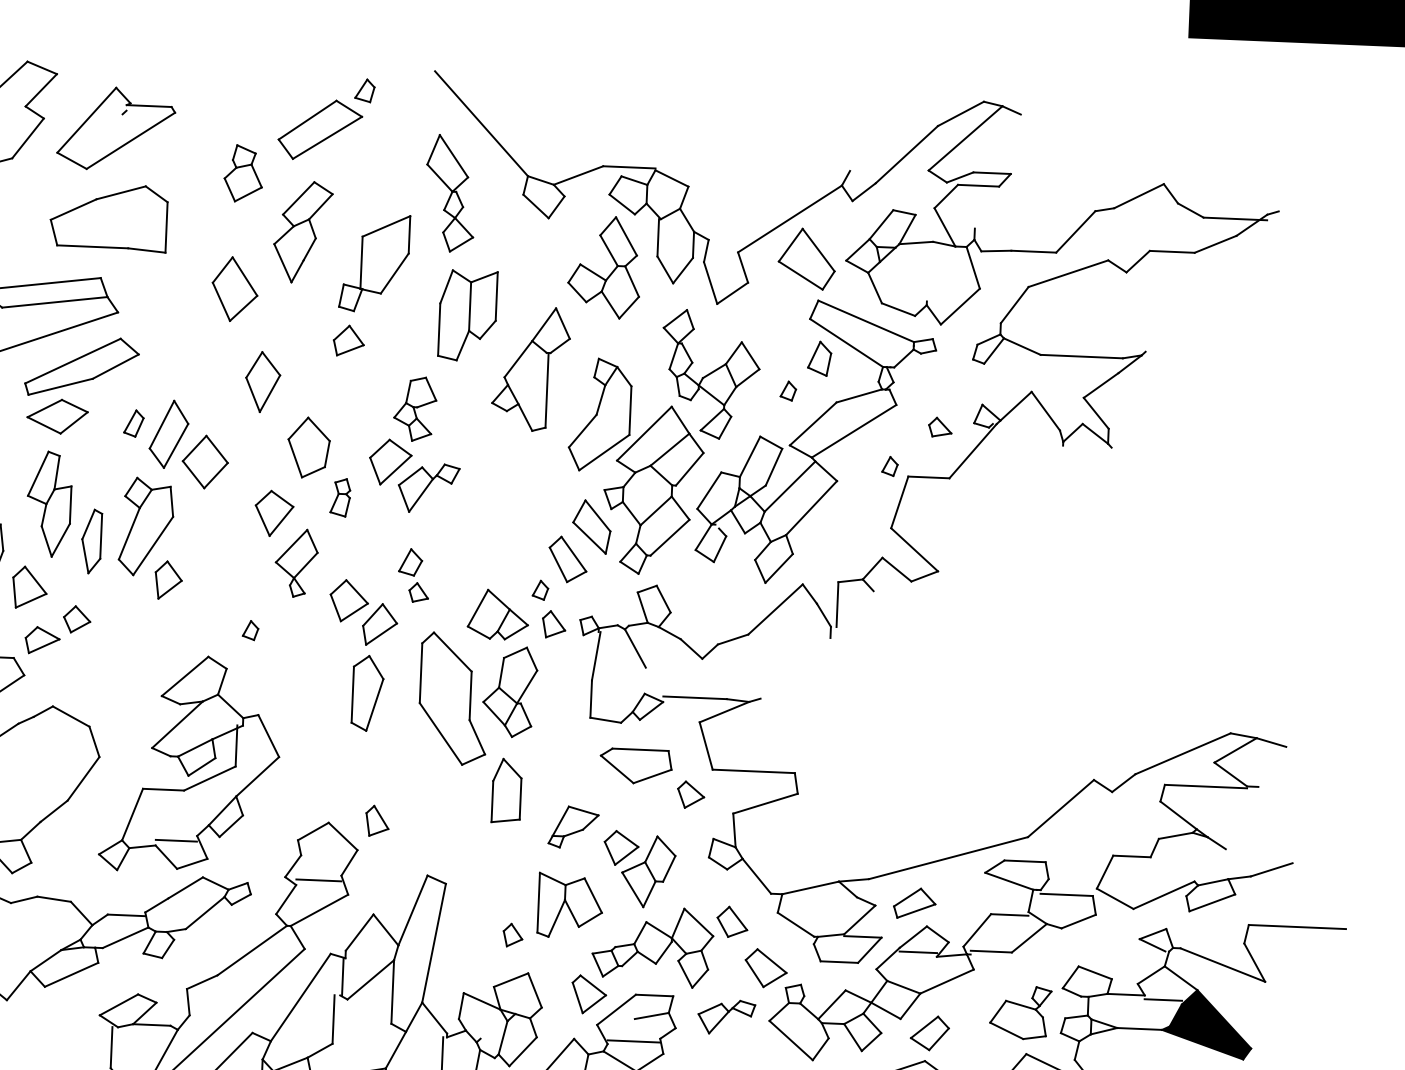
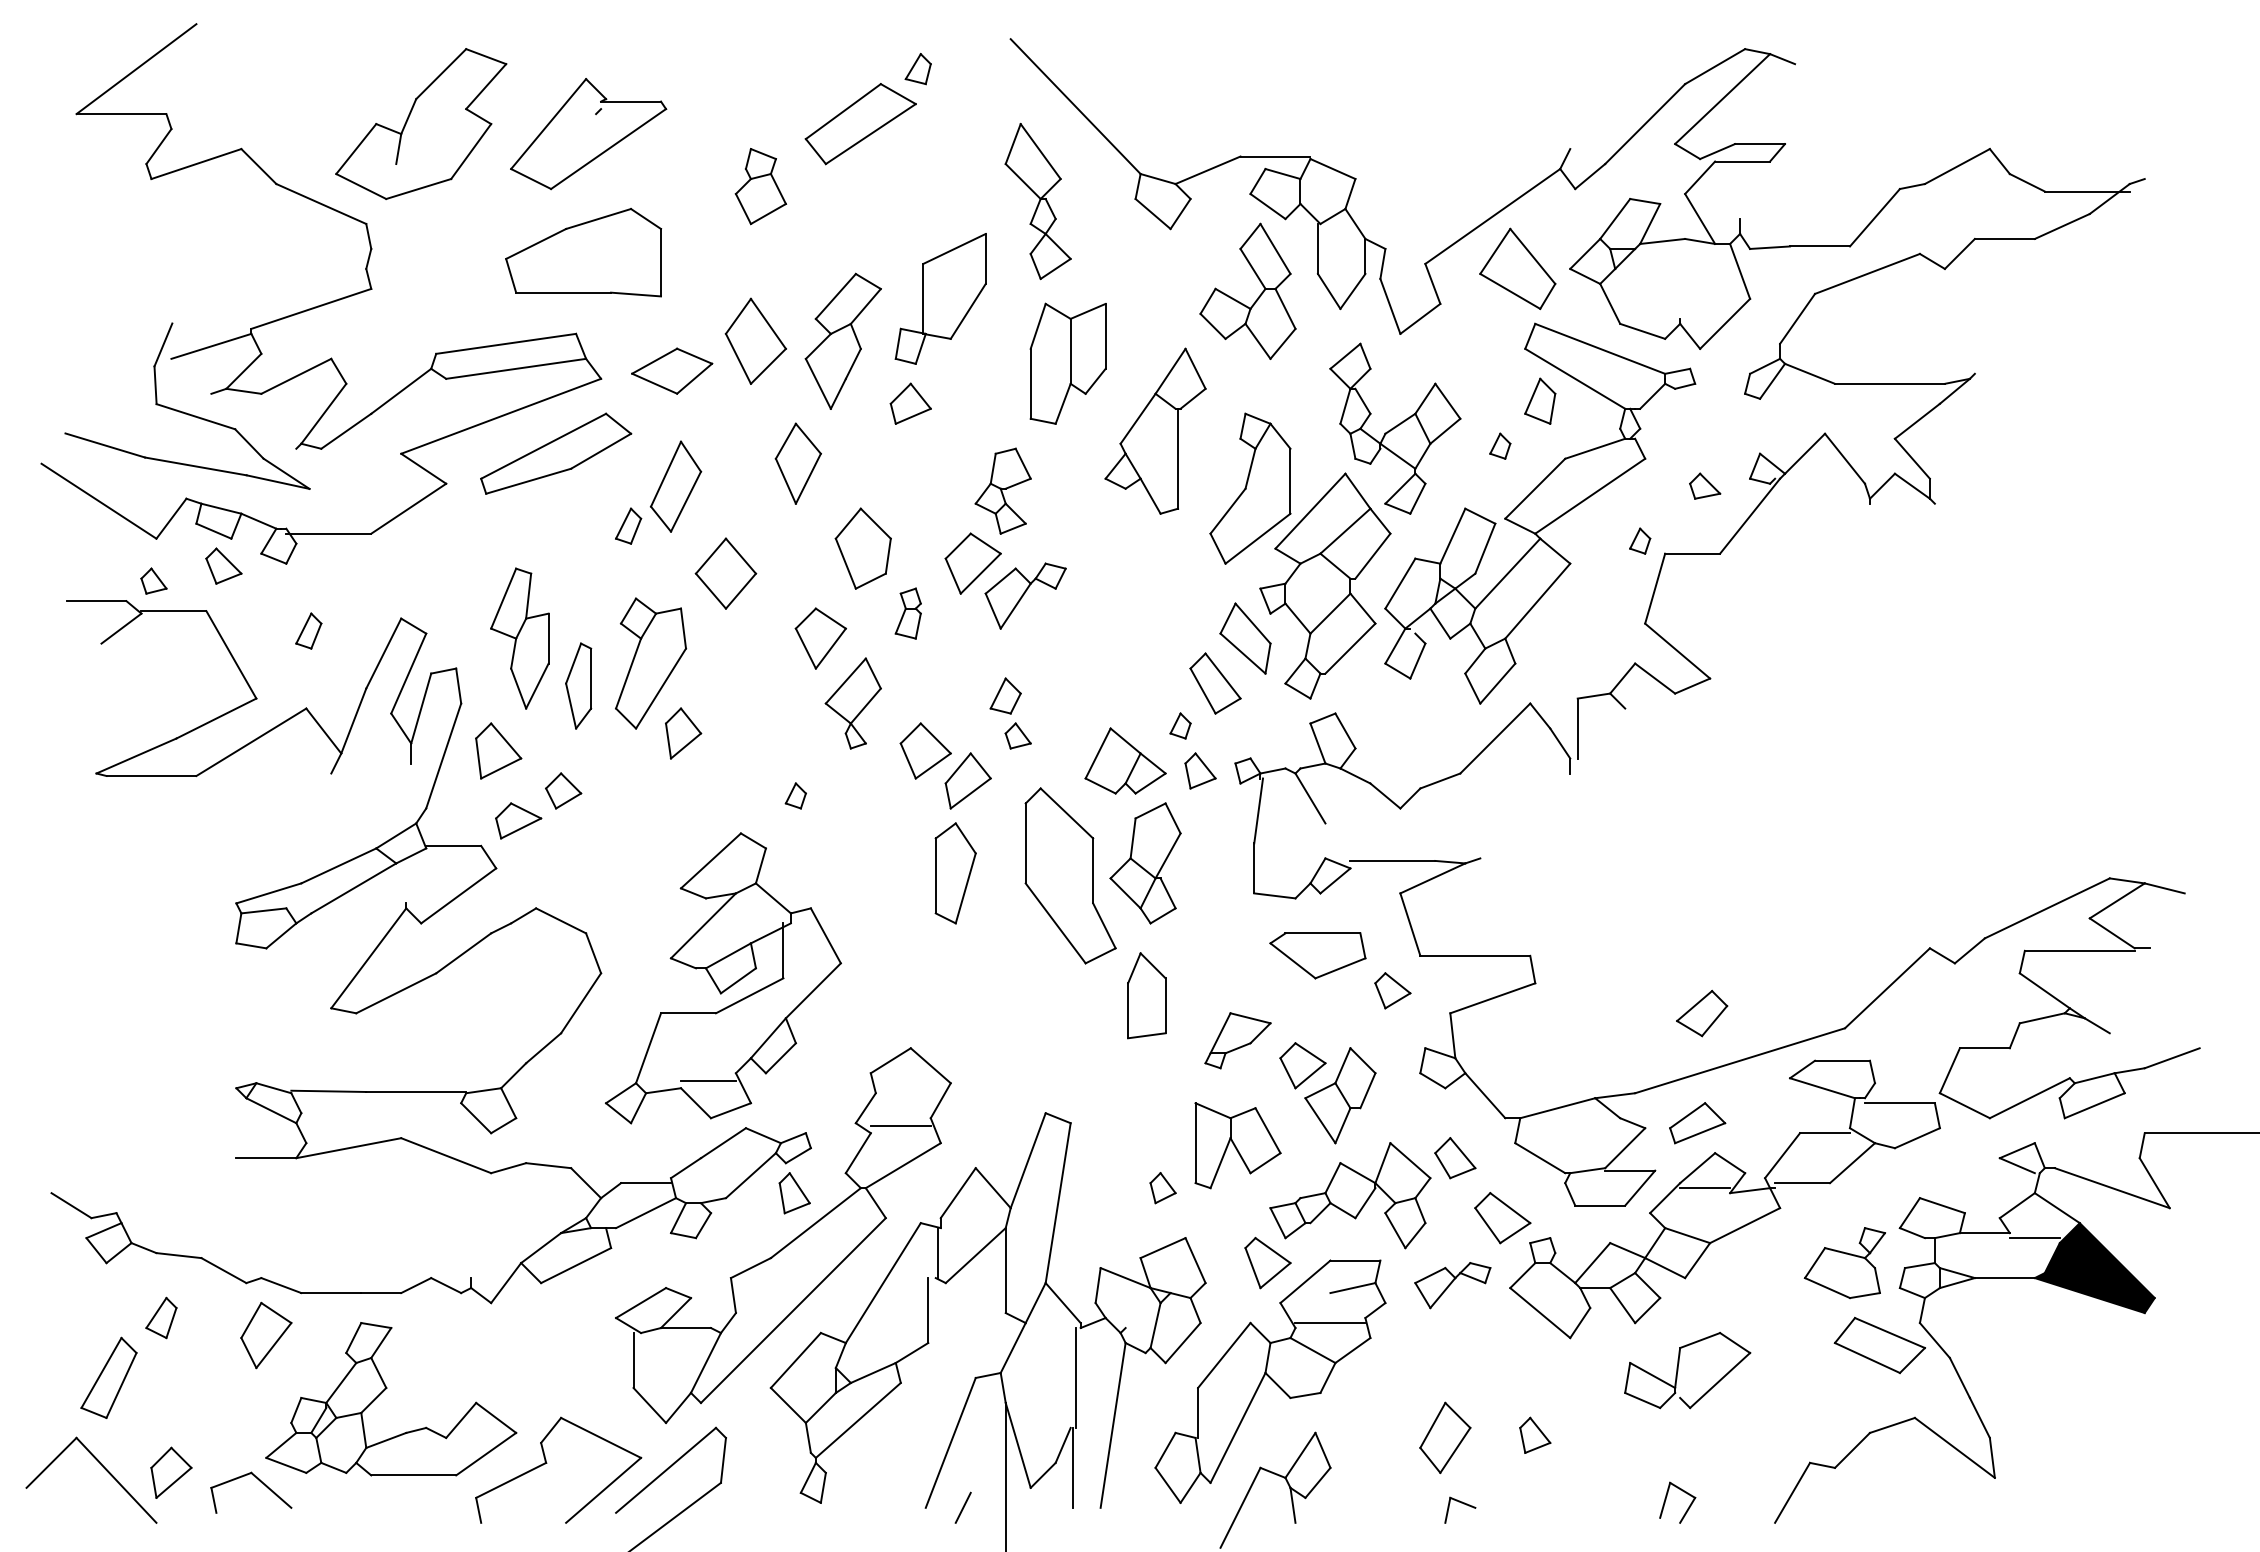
part: (302, 231) -> (842, 340), moved
part: (57, 416) -> (672, 370), moved
part: (168, 434) -> (675, 486), moved
part: (377, 821) -> (794, 1193), moved
part: (930, 1033) -> (1702, 1013), moved

